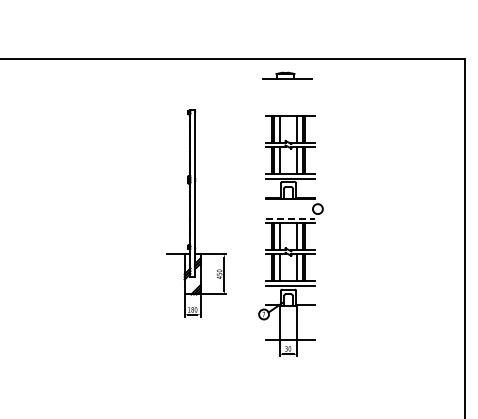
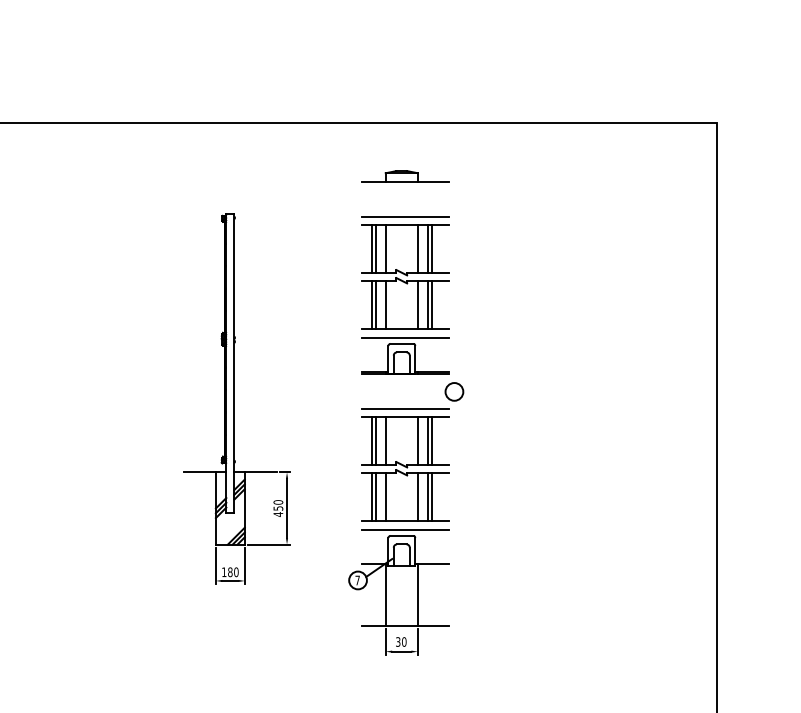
part: (287, 75) -> (405, 176), moved
line: (290, 111) -> (405, 217), added
line: (290, 218) -> (405, 408), dashed -> solid

